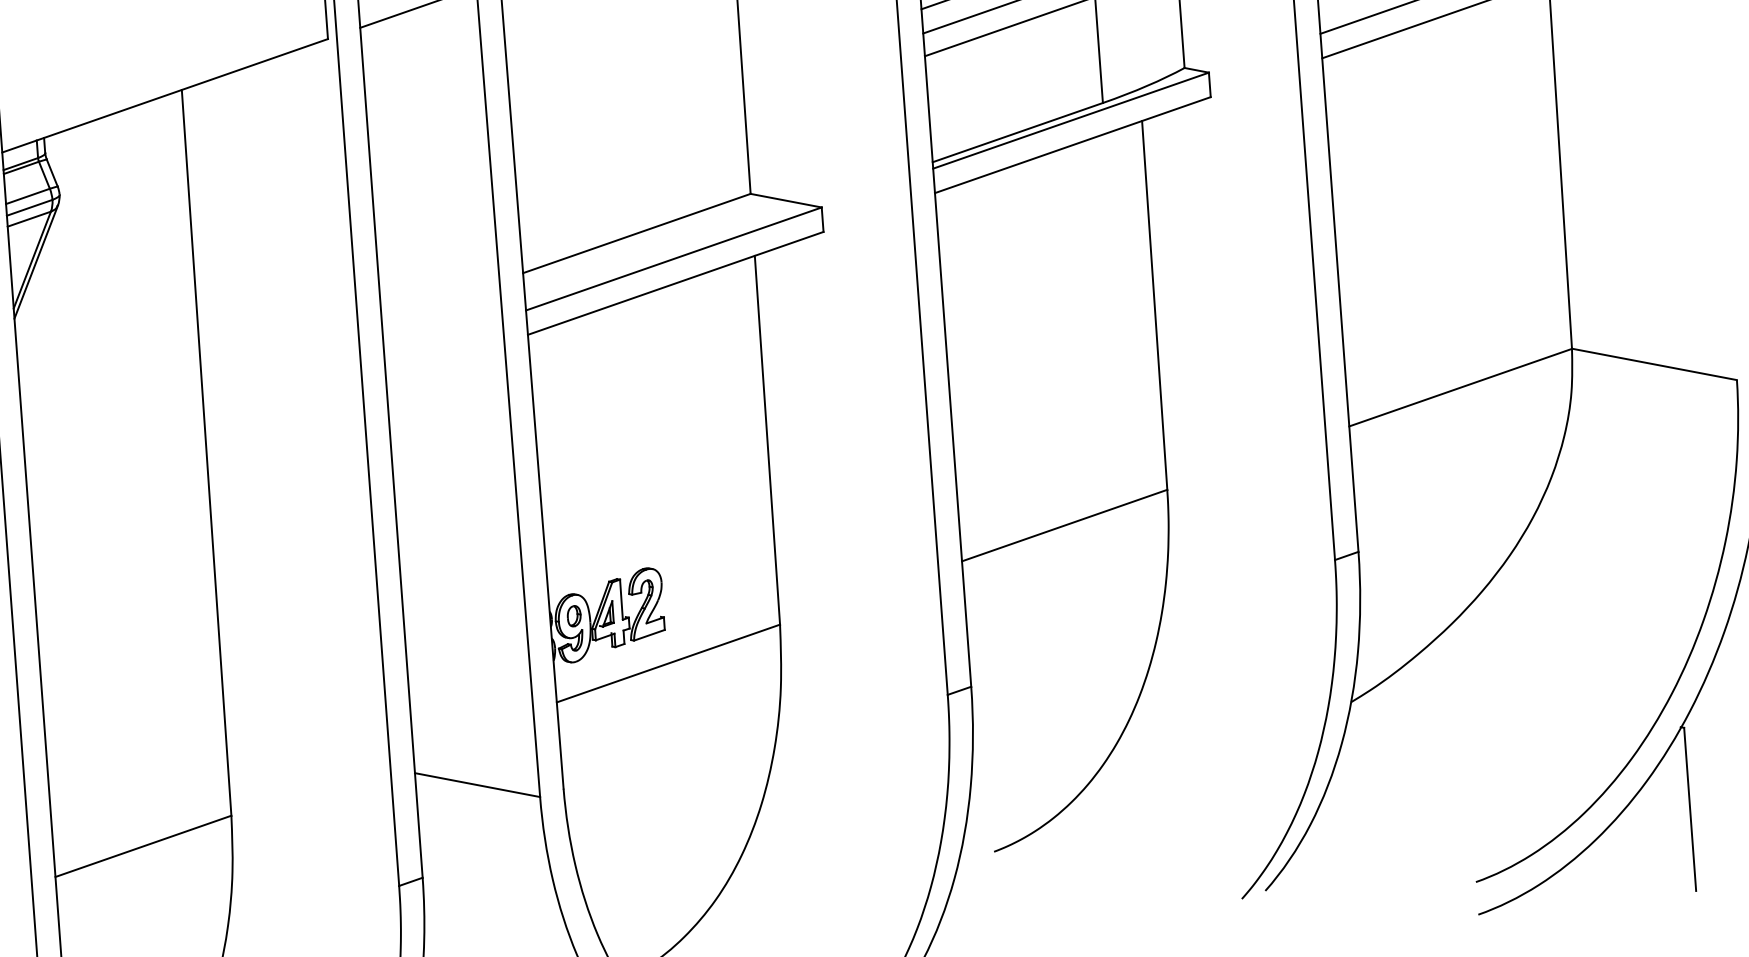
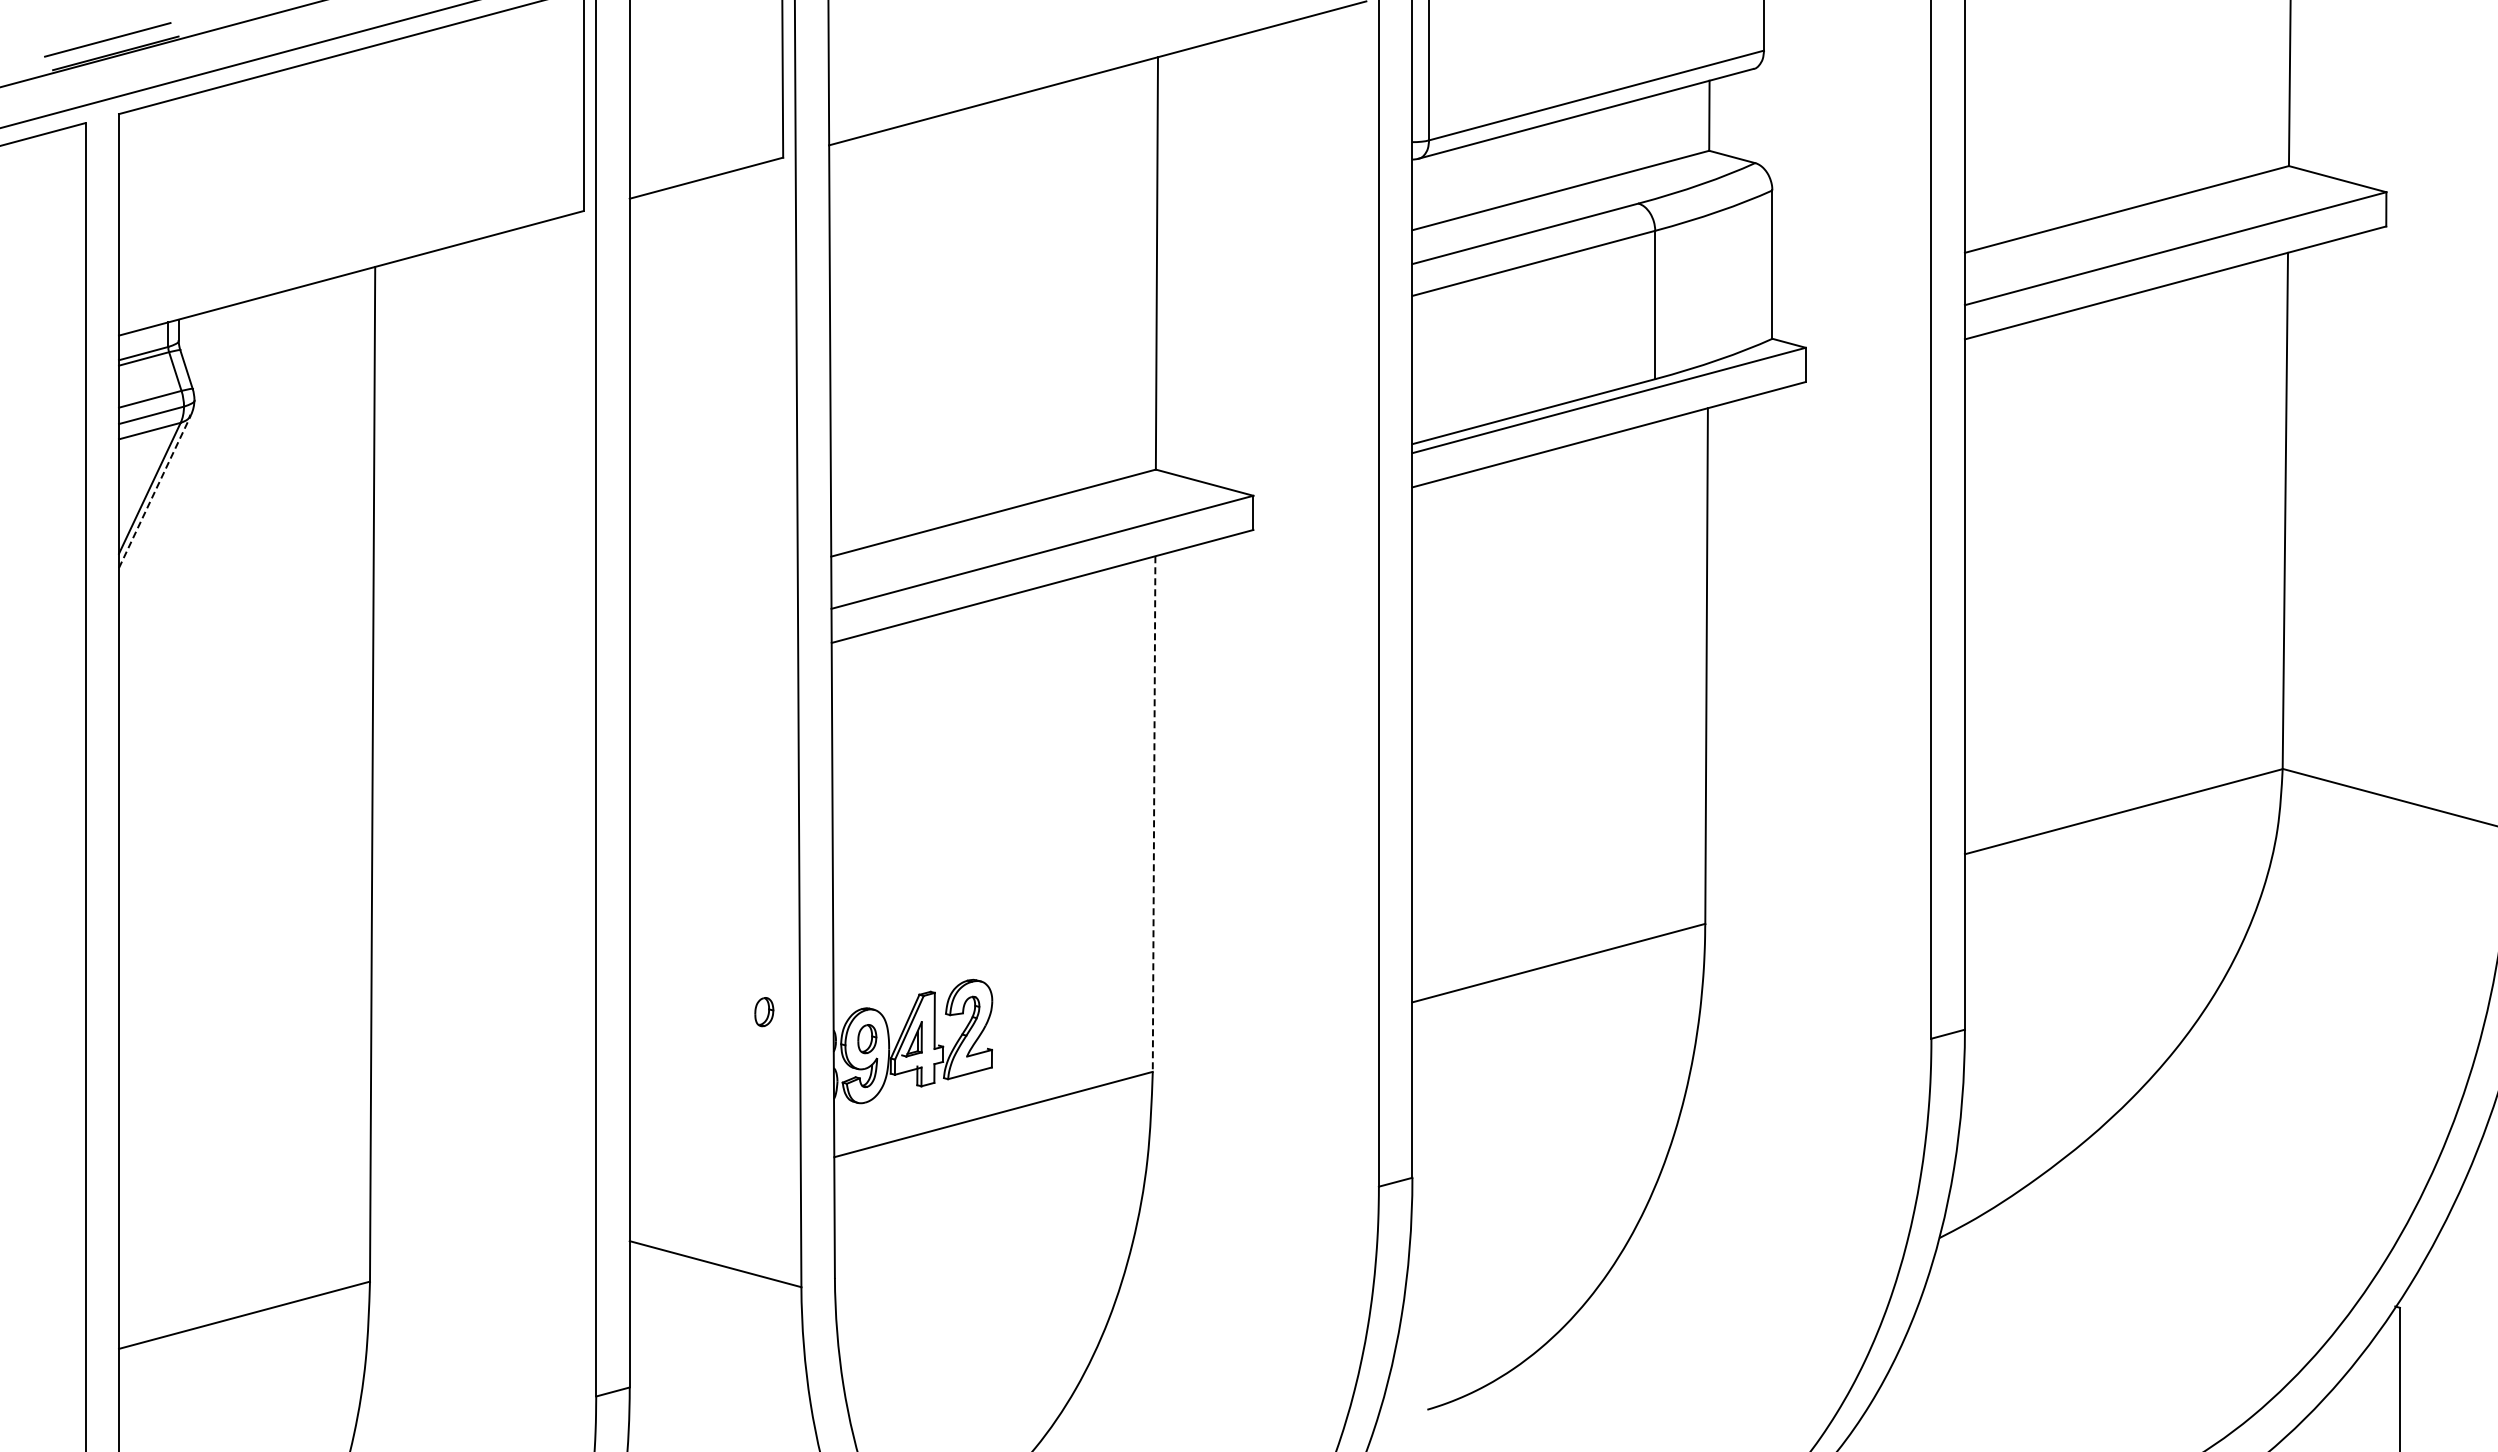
line: (36, 262) -> (155, 491), solid -> dashed
line: (767, 440) -> (1154, 814), solid -> dashed
part: (499, 602) -> (764, 1012), added

